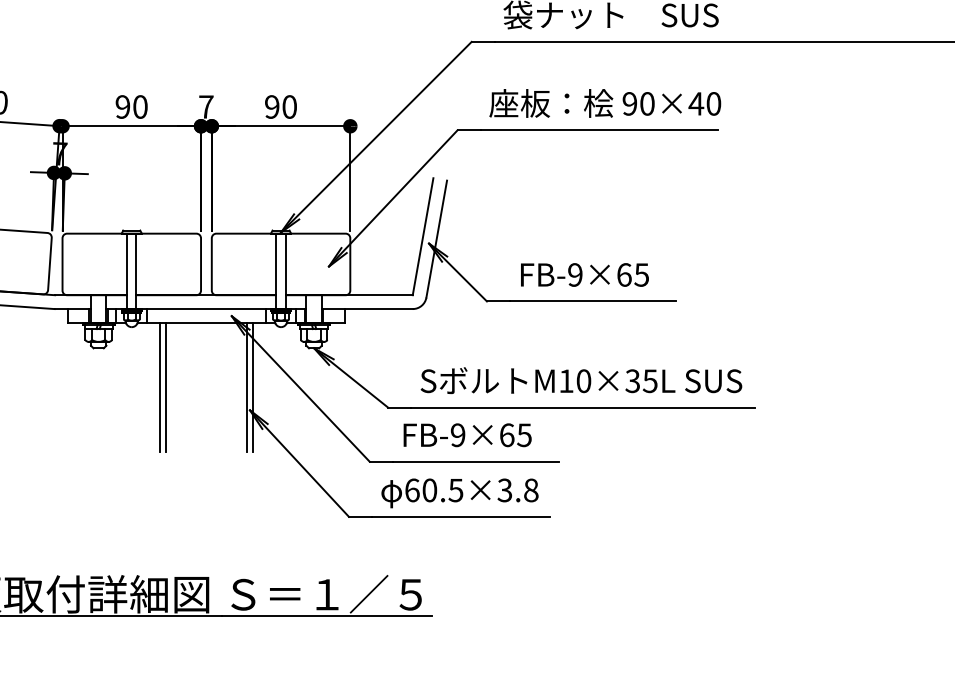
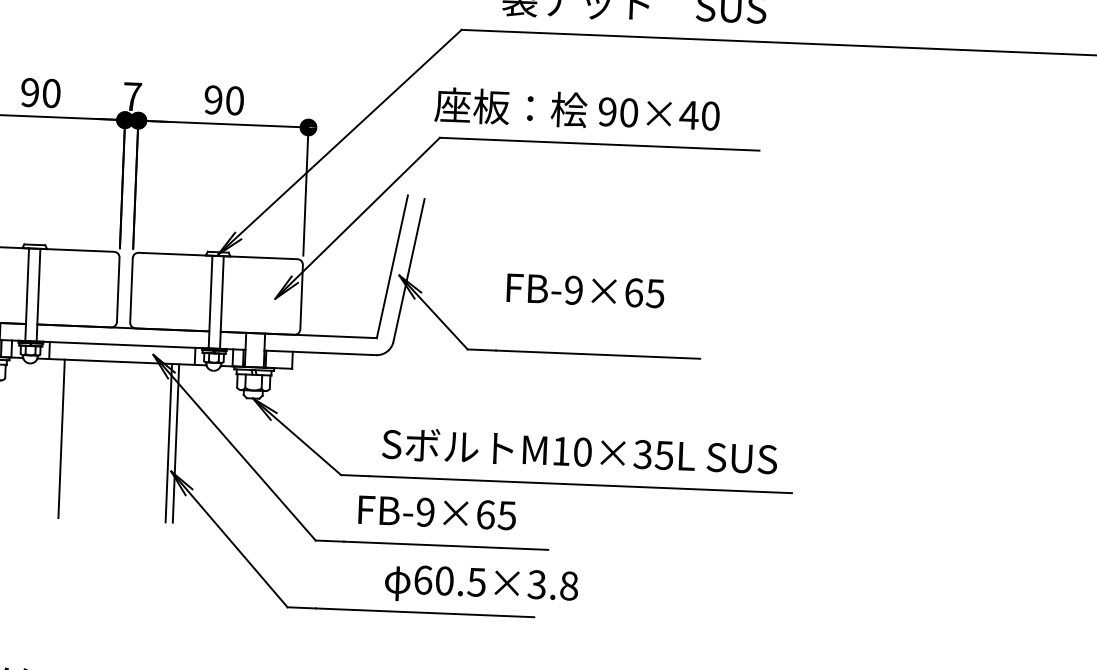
text: (605, 103) -> (577, 110), moved
text: (584, 274) -> (585, 290), moved
line: (165, 386) -> (68, 438), removed
text: (459, 493) -> (480, 586), moved

